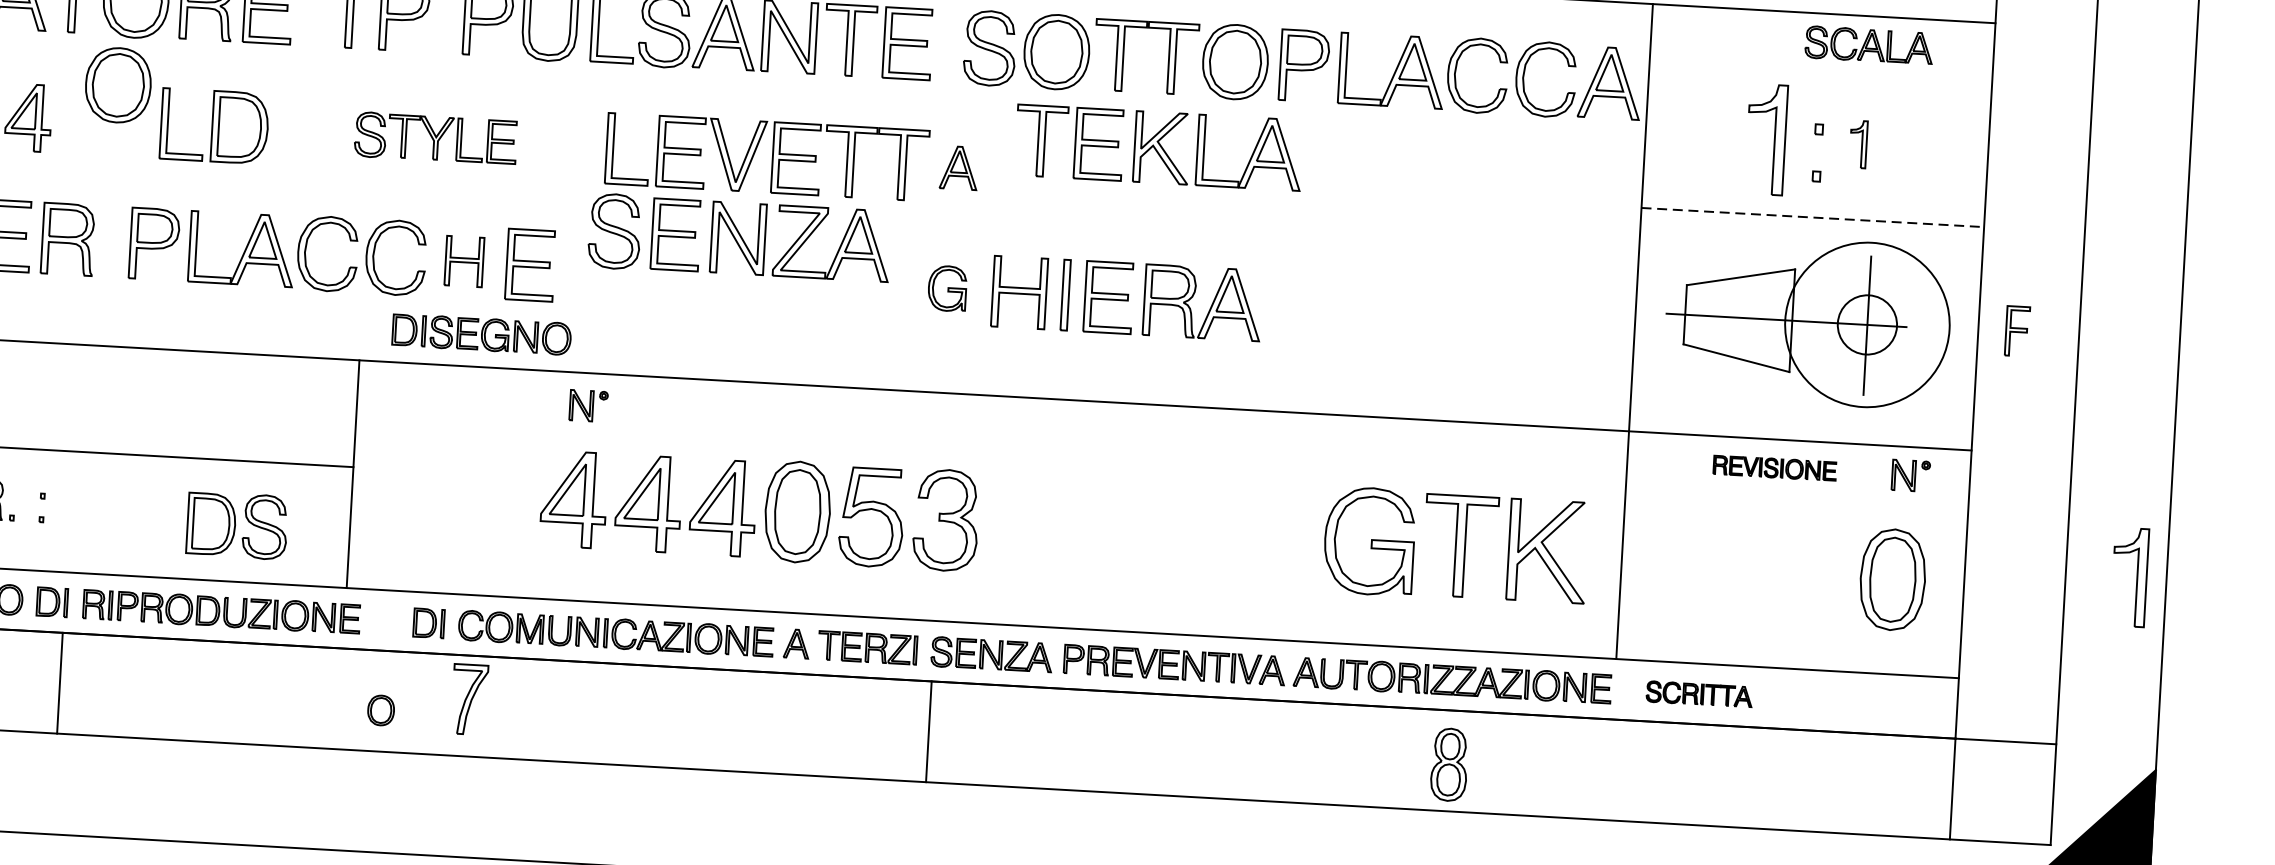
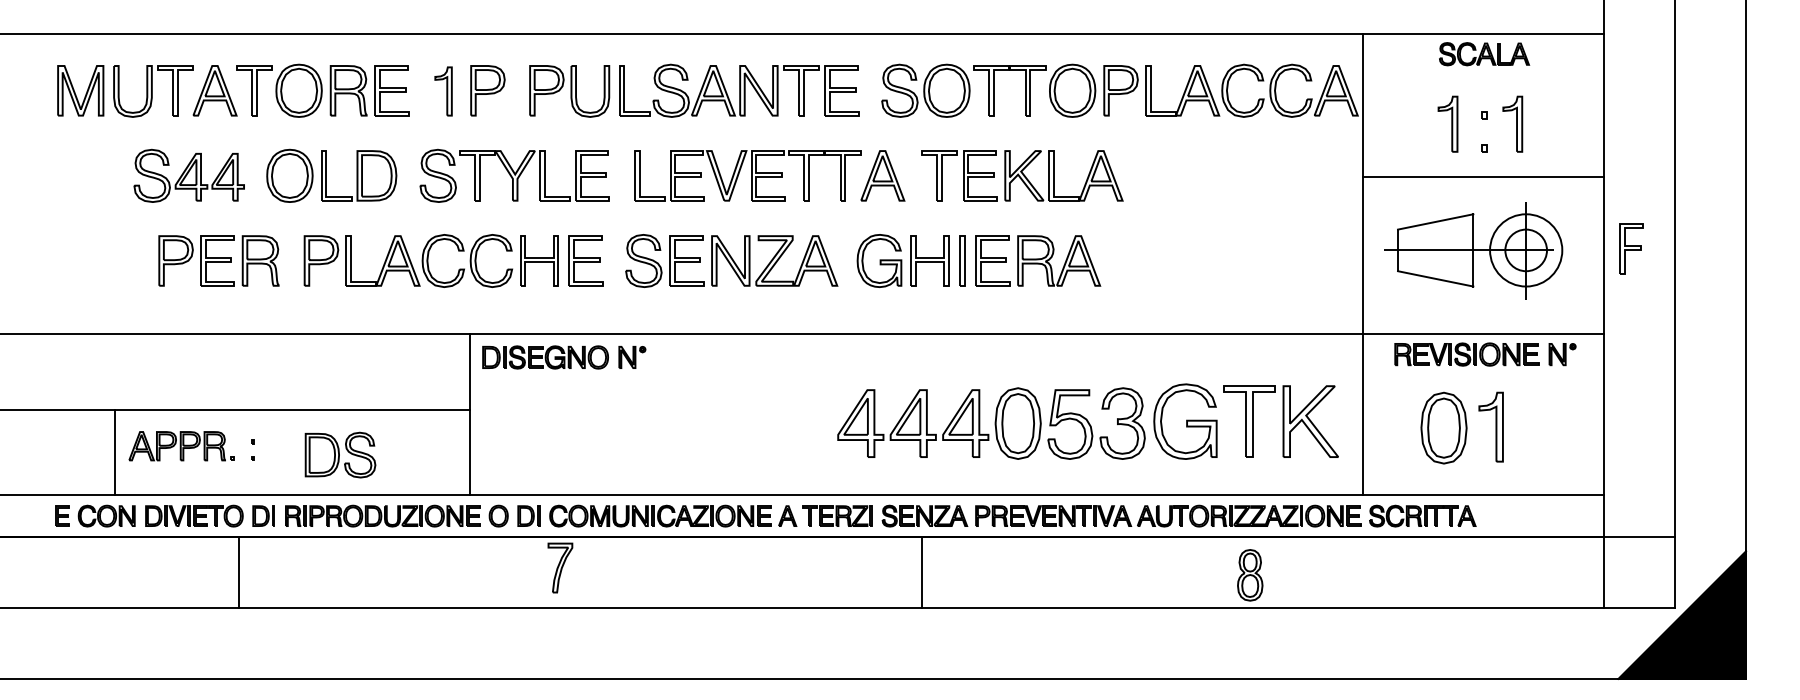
part: (1869, 45) -> (1484, 54), moved
part: (117, 84) -> (289, 175), moved
part: (435, 138) -> (514, 175), size x1.67
part: (1765, 138) -> (1447, 123), size x0.71
part: (1858, 143) -> (1512, 123), size x1.67
part: (1159, 147) -> (1022, 175), moved
part: (958, 167) -> (882, 175), size x1.67
line: (1812, 217) -> (1483, 177), dashed -> solid
part: (739, 237) -> (731, 260), moved
part: (464, 260) -> (539, 260), size x1.43
part: (947, 287) -> (879, 260), size x1.67
circle: (1867, 325) -> (1526, 250), size x0.62
part: (2017, 330) -> (1631, 248), size x1.43
part: (481, 334) -> (545, 357), moved
part: (1774, 468) -> (1466, 354), size x1.67
part: (759, 509) -> (991, 423), moved
part: (237, 524) -> (340, 454), moved
part: (2128, 576) -> (1490, 426), moved
part: (1892, 578) -> (1443, 427), moved
line: (60, 683) -> (239, 572), moved
part: (1699, 693) -> (1422, 515), size x1.43
part: (380, 709) -> (498, 515), moved
line: (928, 731) -> (921, 572), moved

